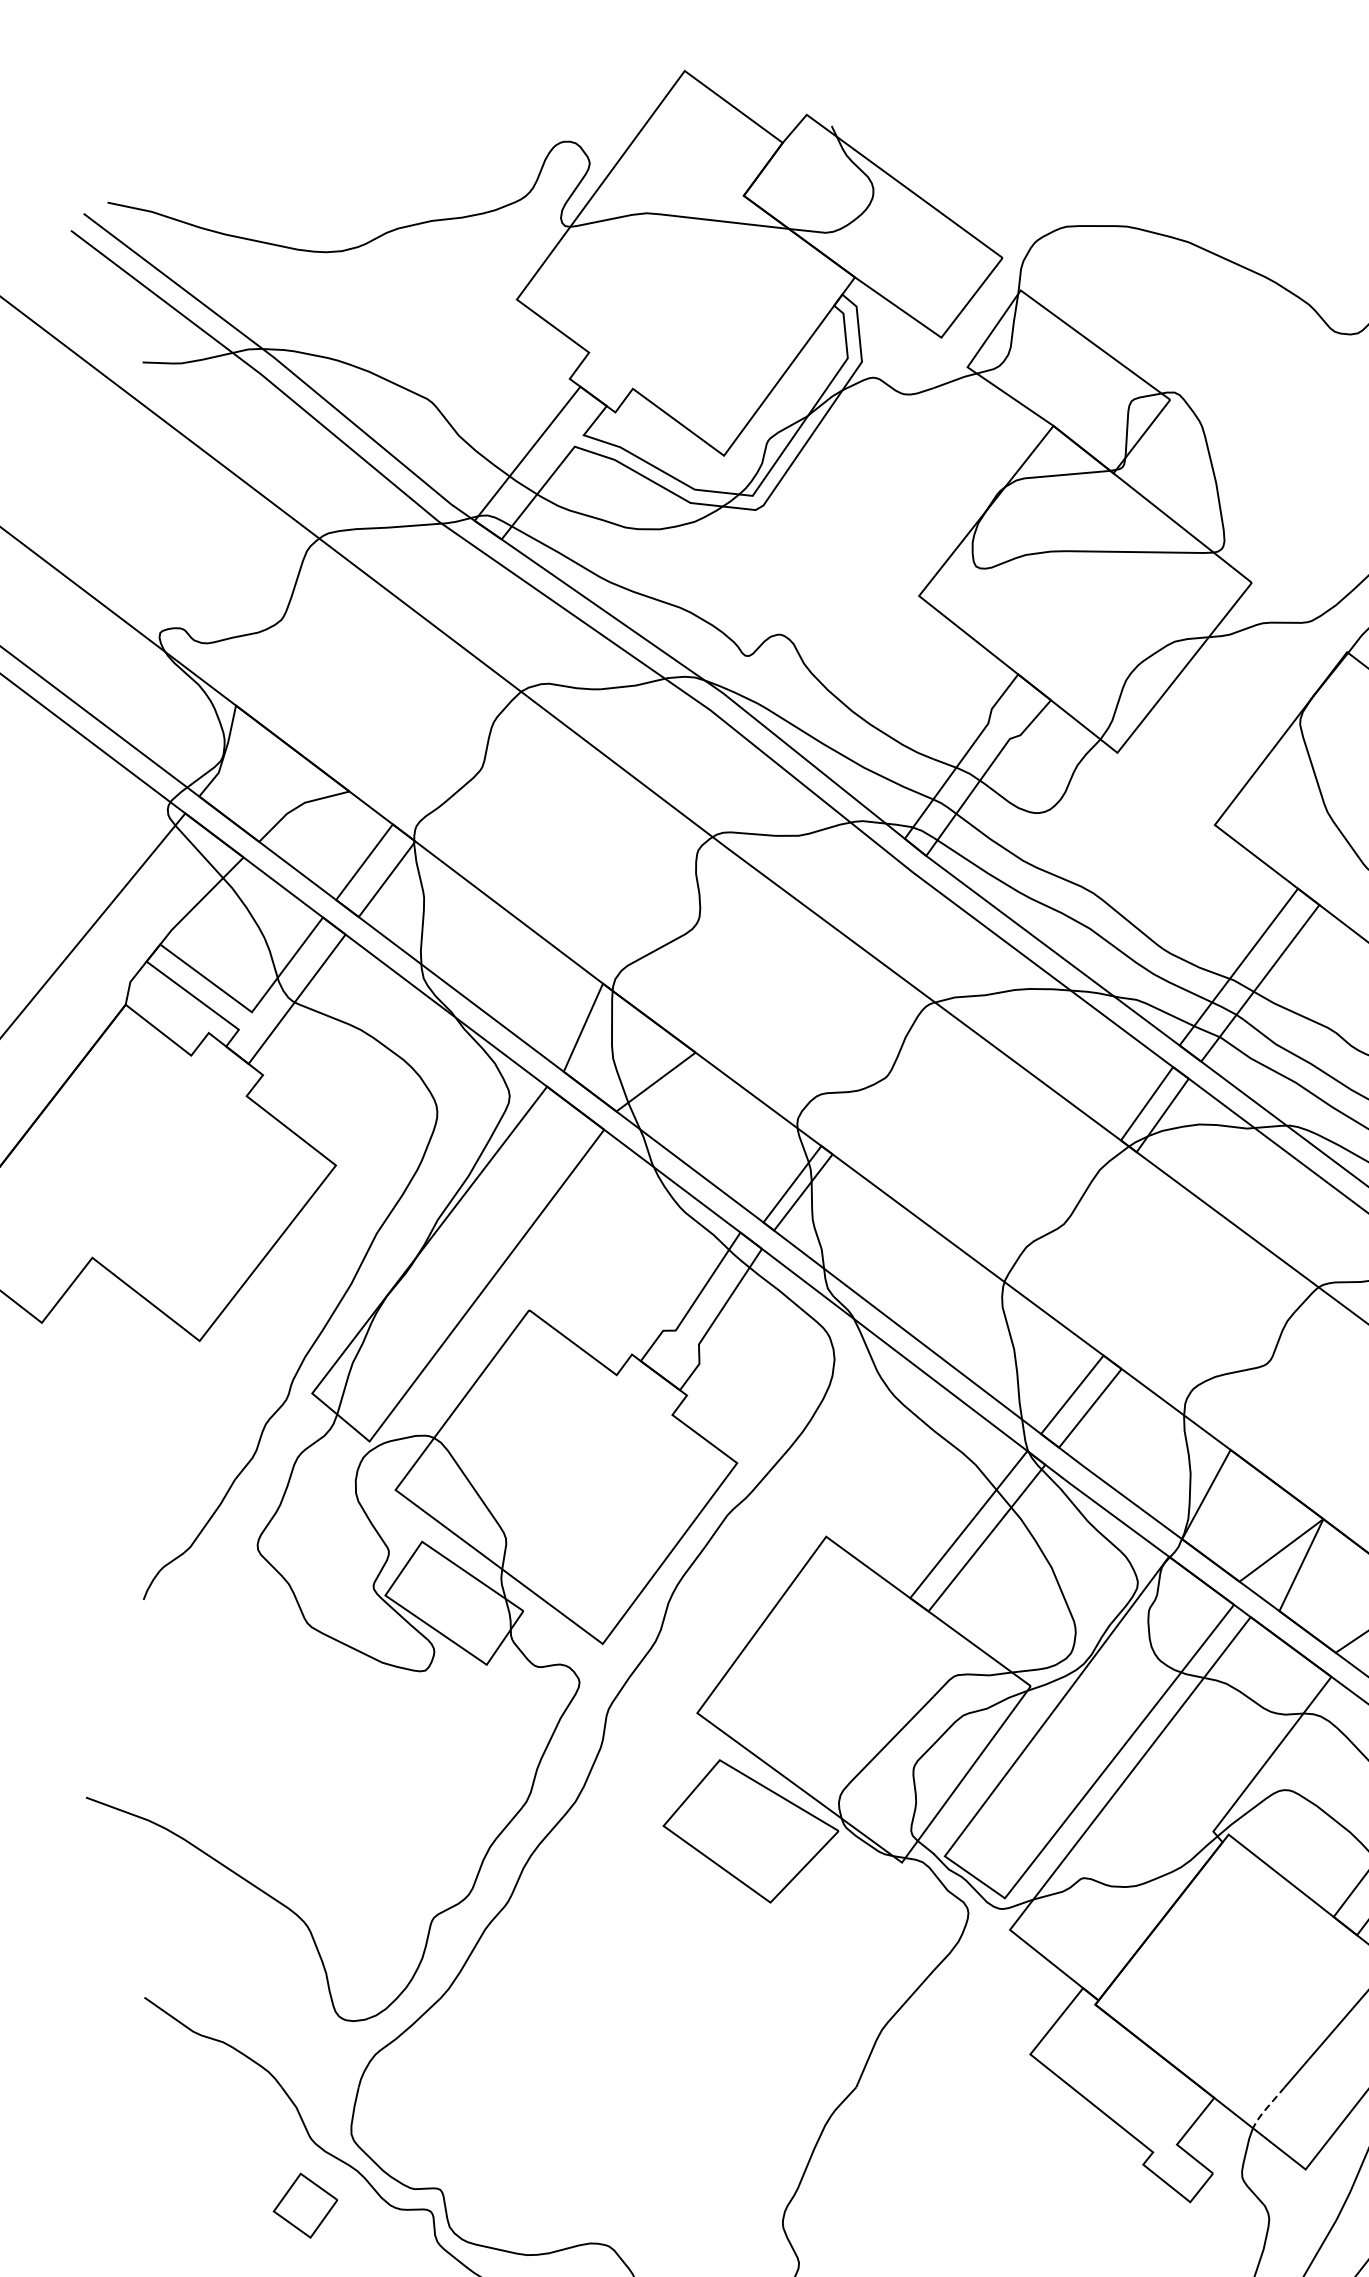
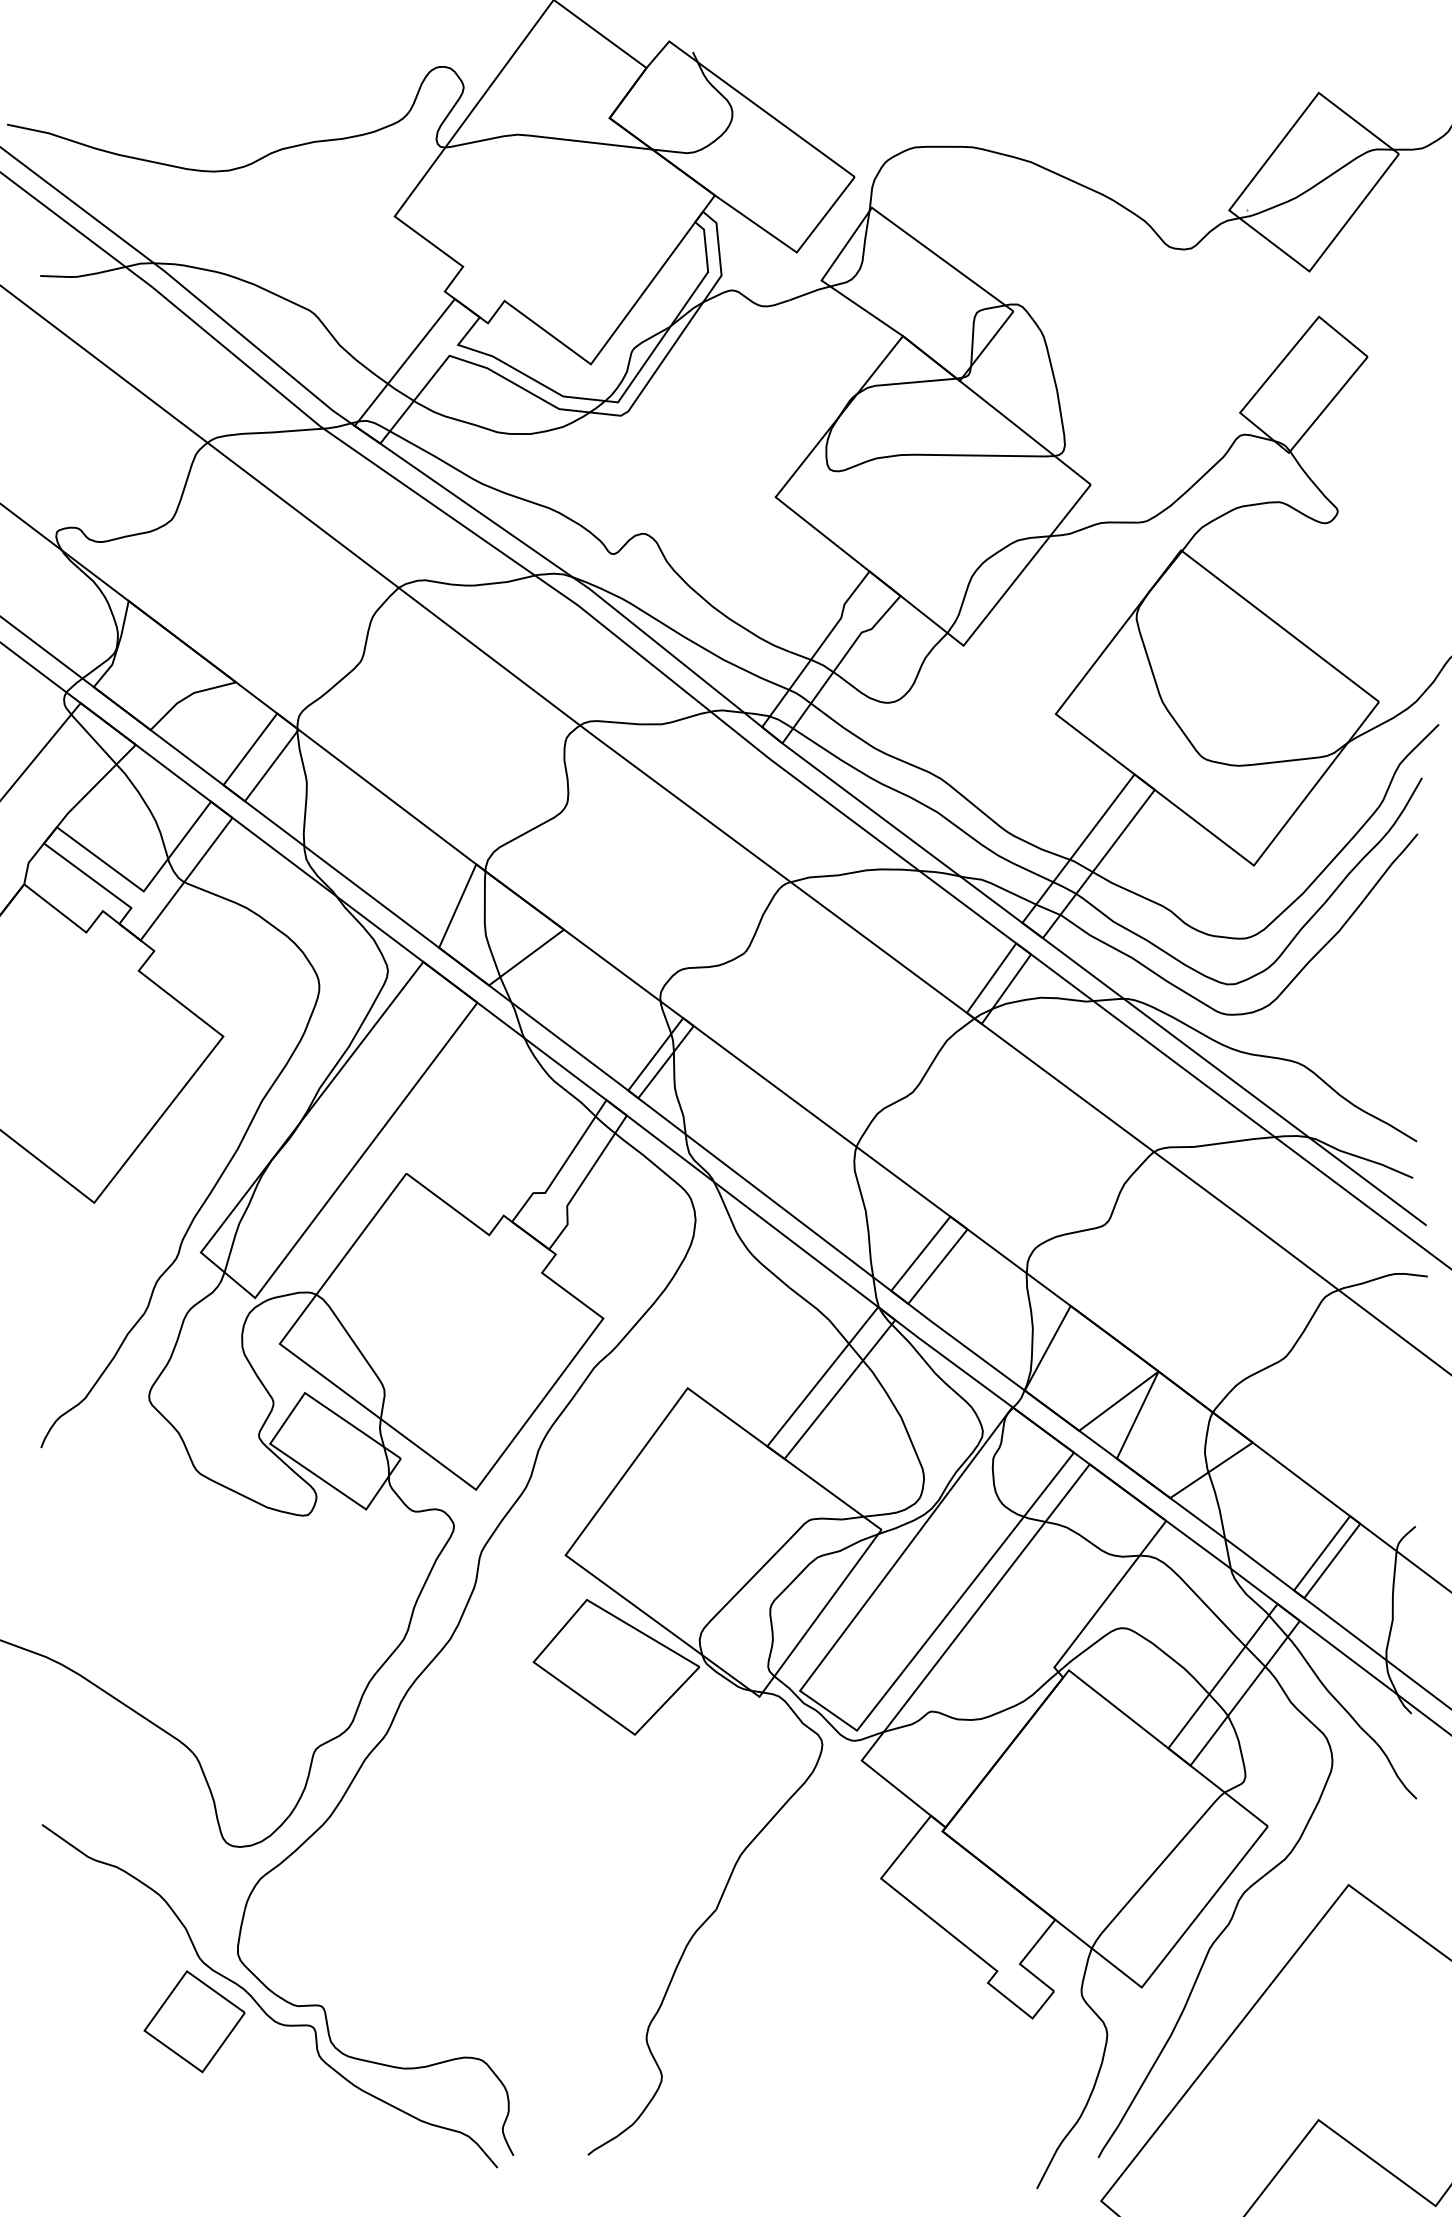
line: (1266, 2109) -> (1104, 1930), dashed -> solid
part: (305, 2205) -> (194, 2021), size x1.67

